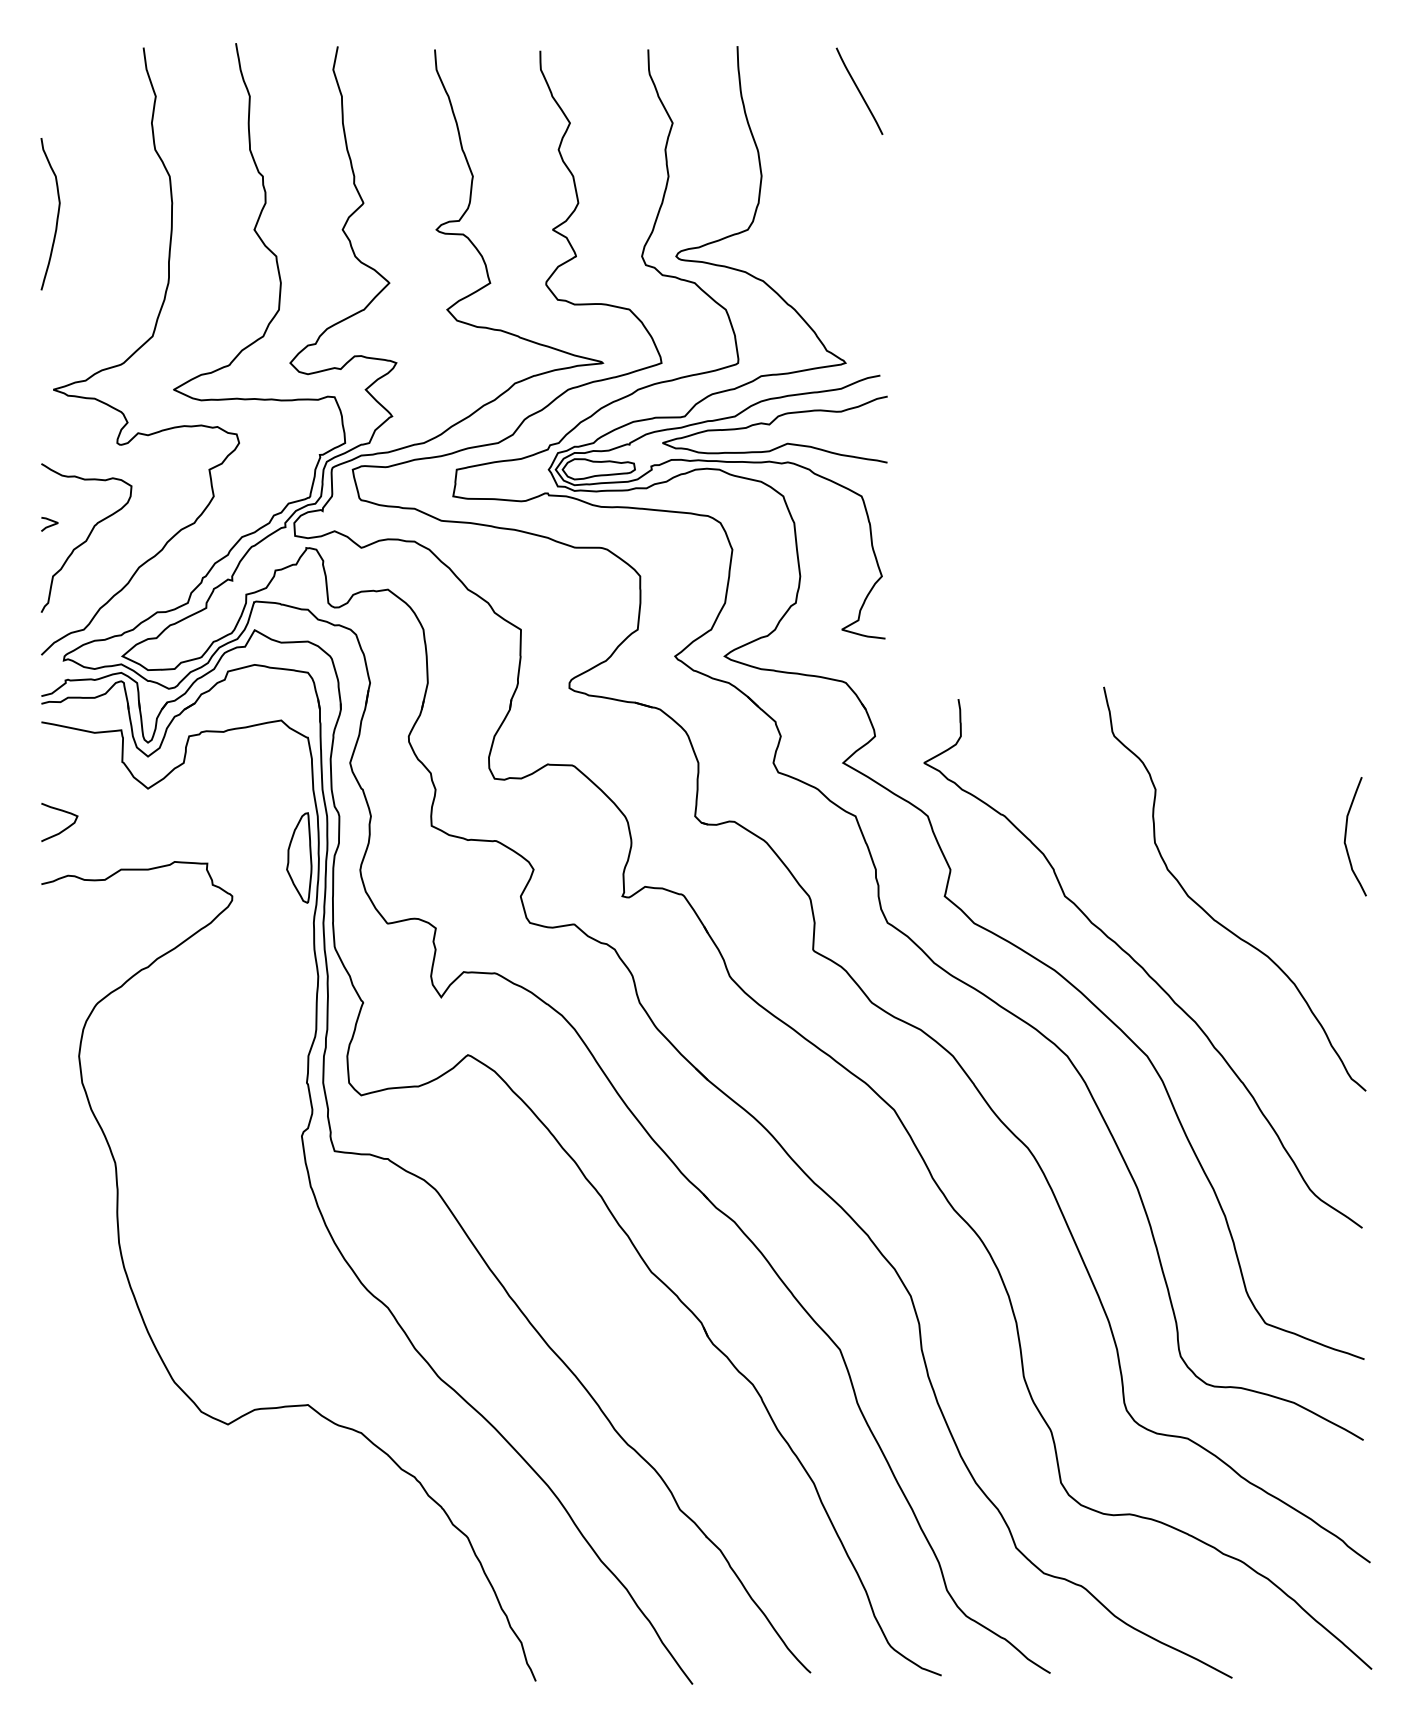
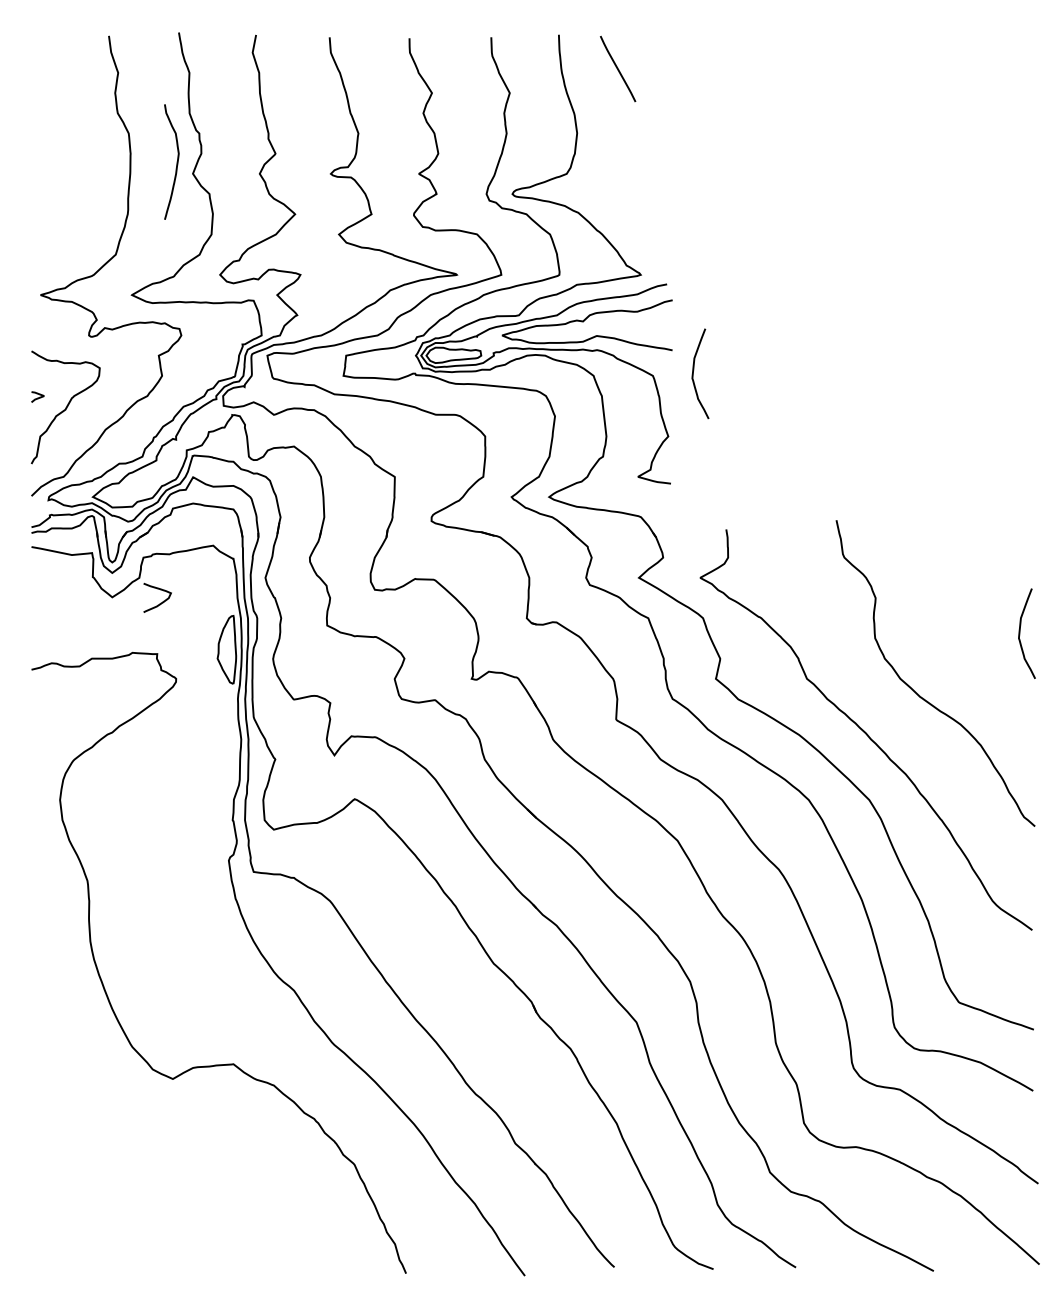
line: (859, 90) -> (617, 68), moved
curve: (56, 217) -> (176, 164), moved
curve: (915, 493) -> (693, 373), added
curve: (64, 828) -> (161, 602), moved

